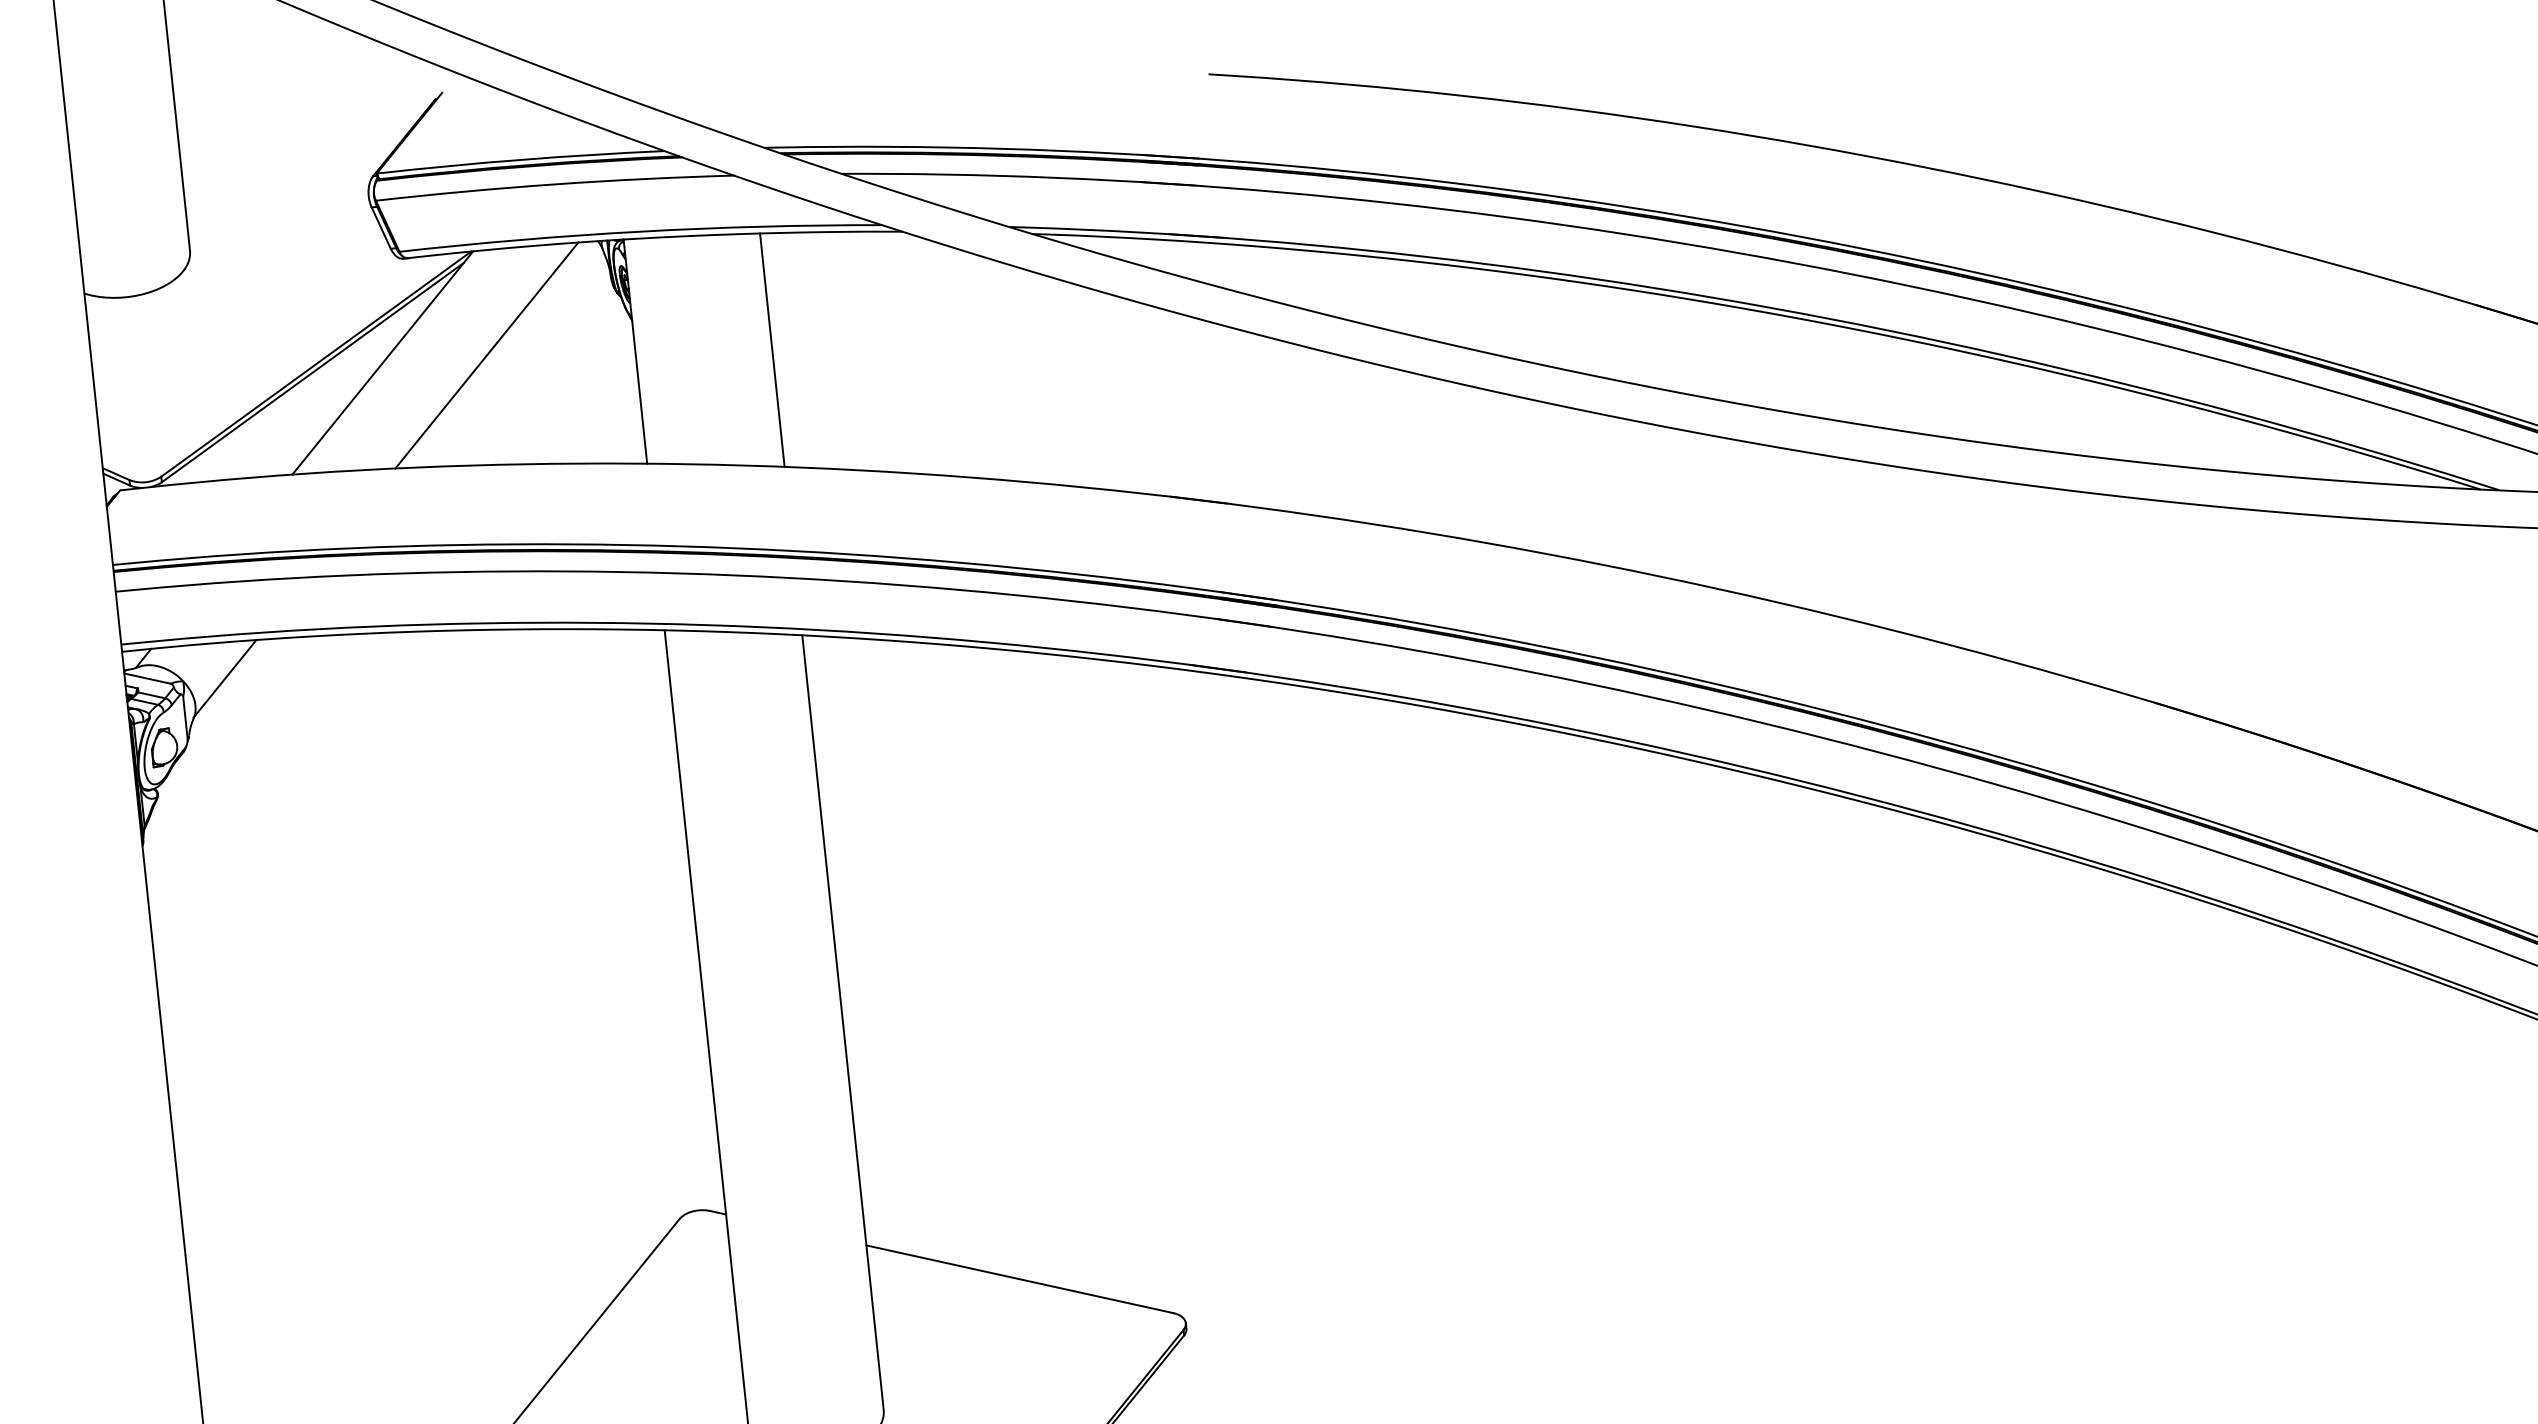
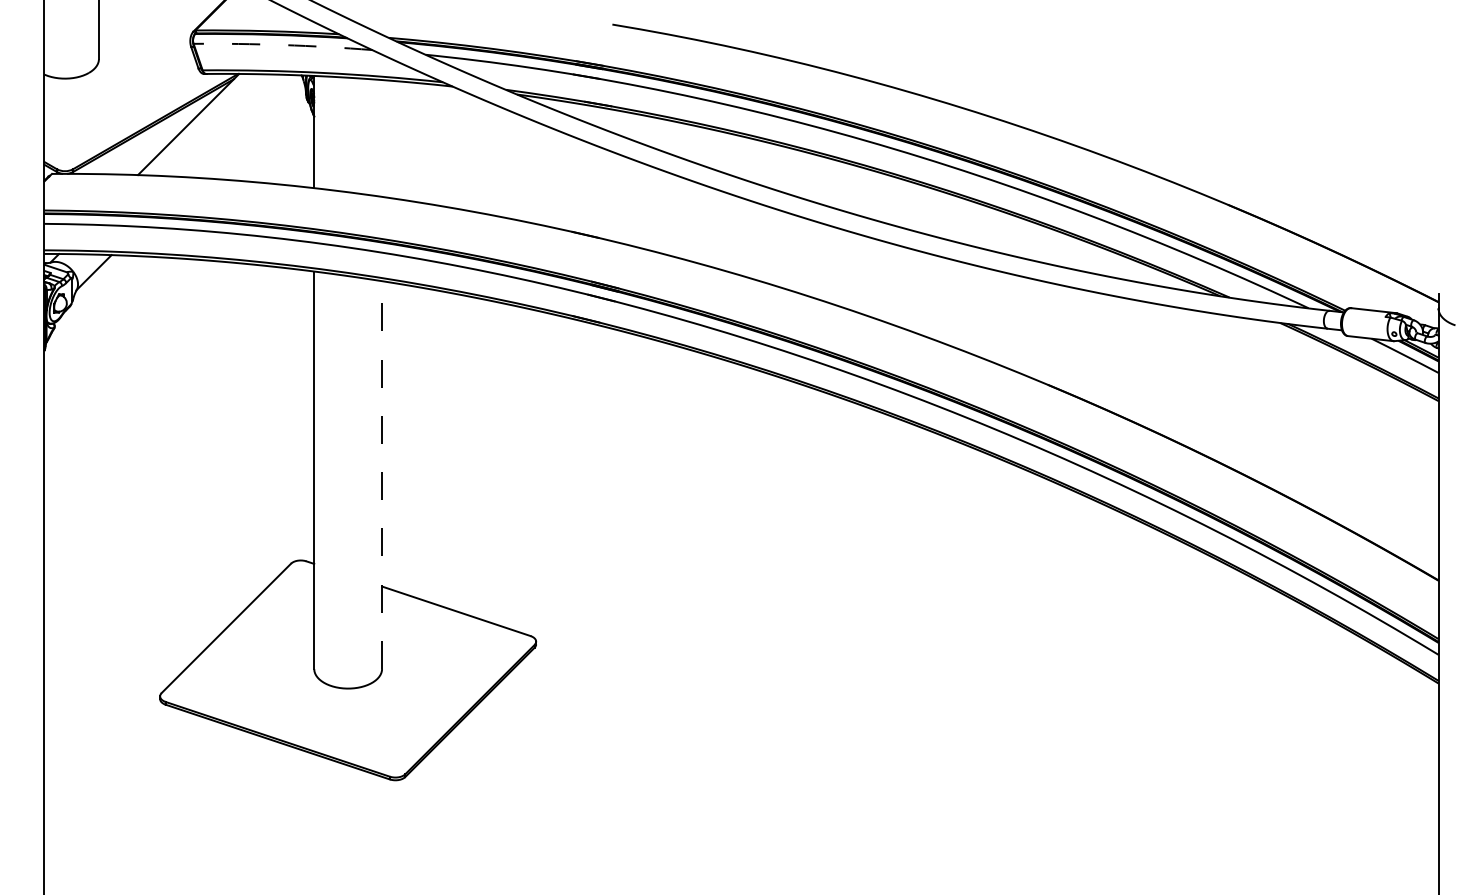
arc: (555, 185) -> (283, 45), solid -> dashed
line: (773, 350) -> (382, 138), removed
line: (486, 356) -> (240, 126), removed
line: (843, 1023) -> (382, 475), solid -> dashed

